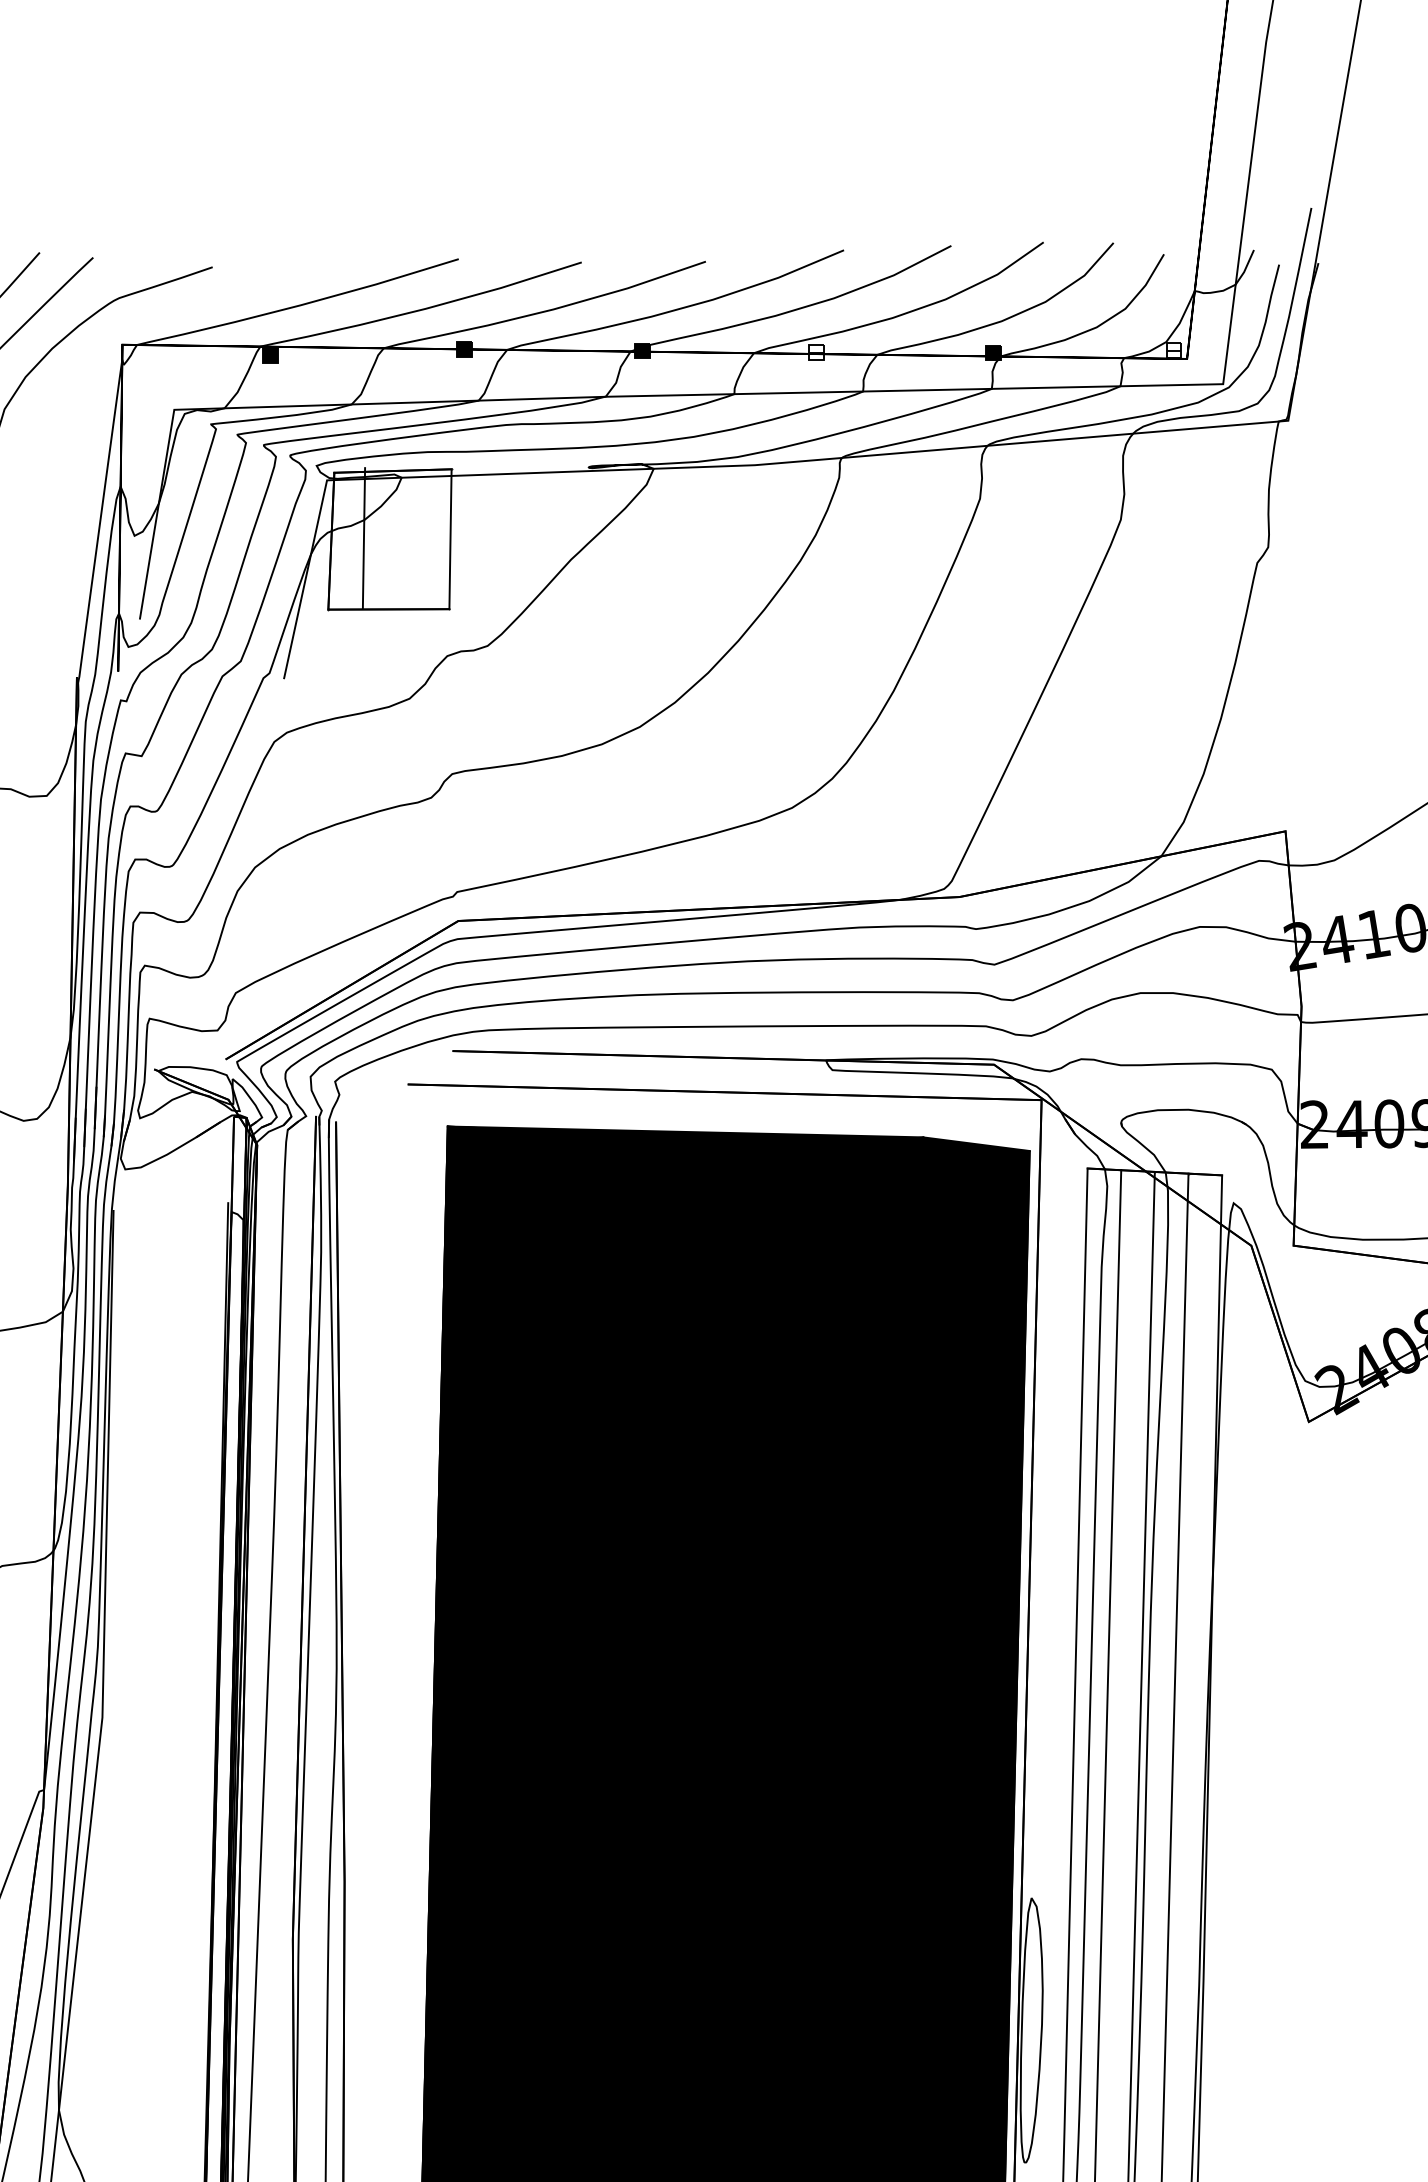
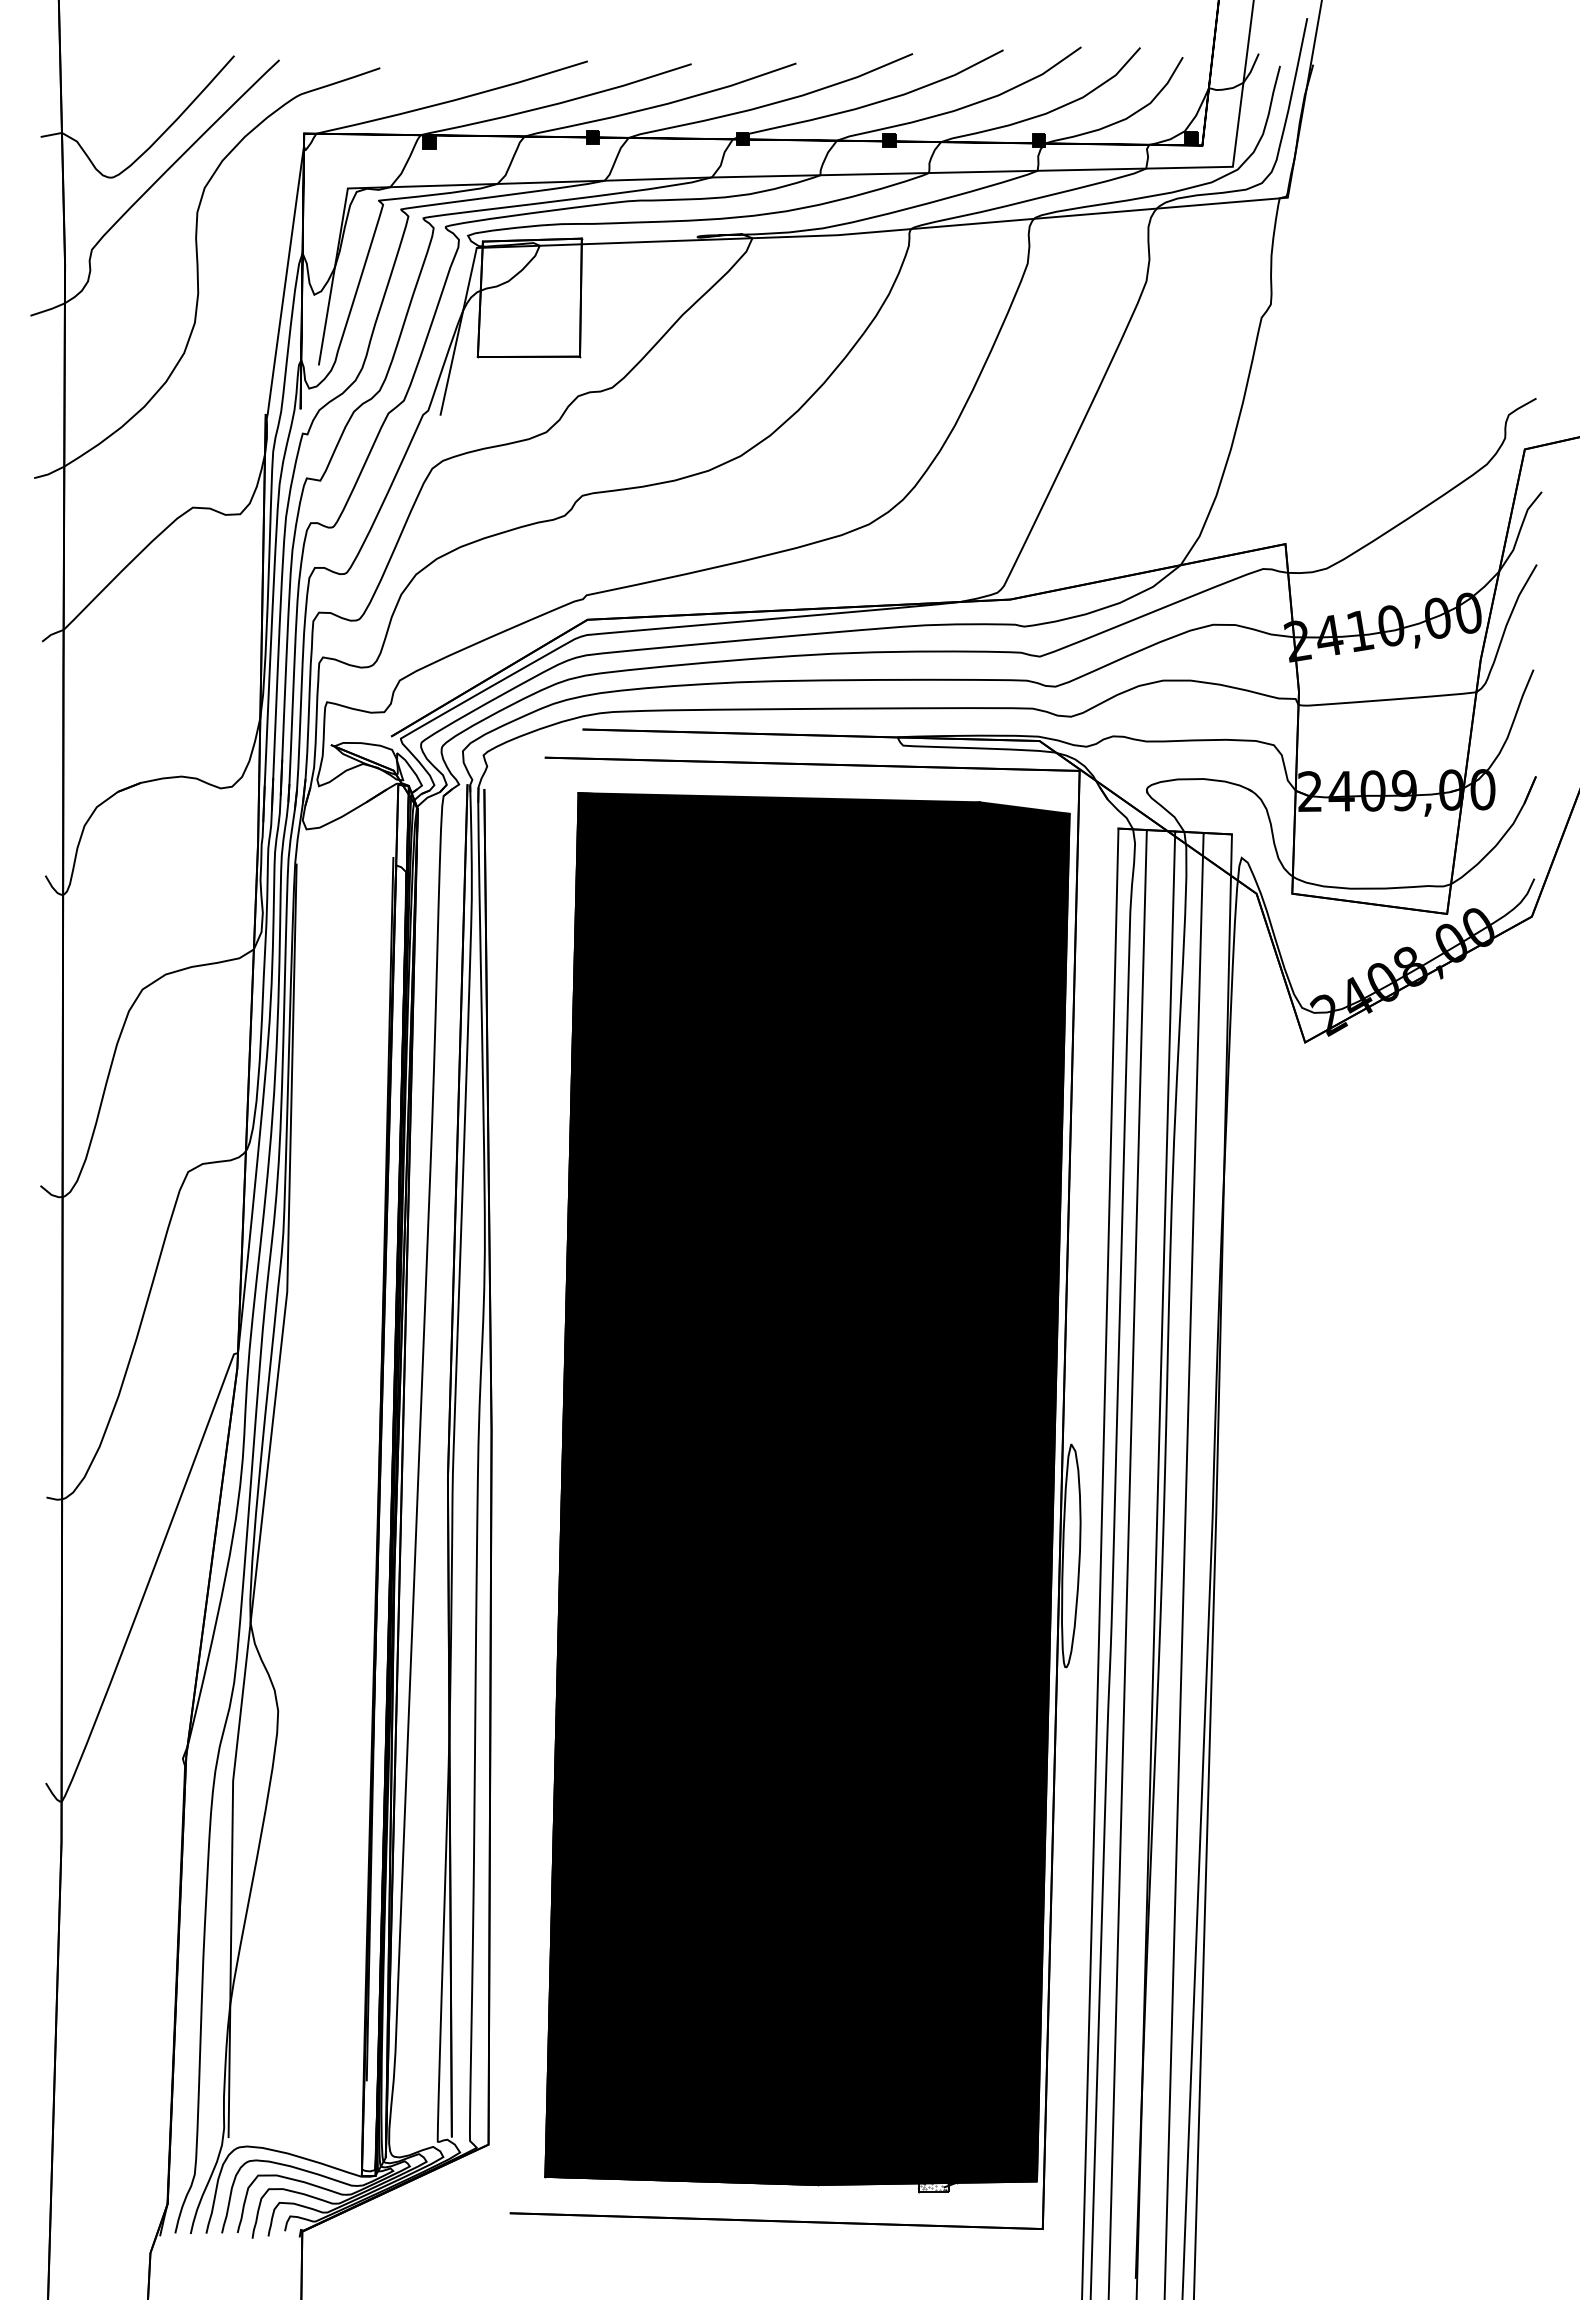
fill: (1174, 350) -> (1191, 138), added
fill: (816, 352) -> (889, 140), added
line: (363, 537) -> (580, 297), moved

